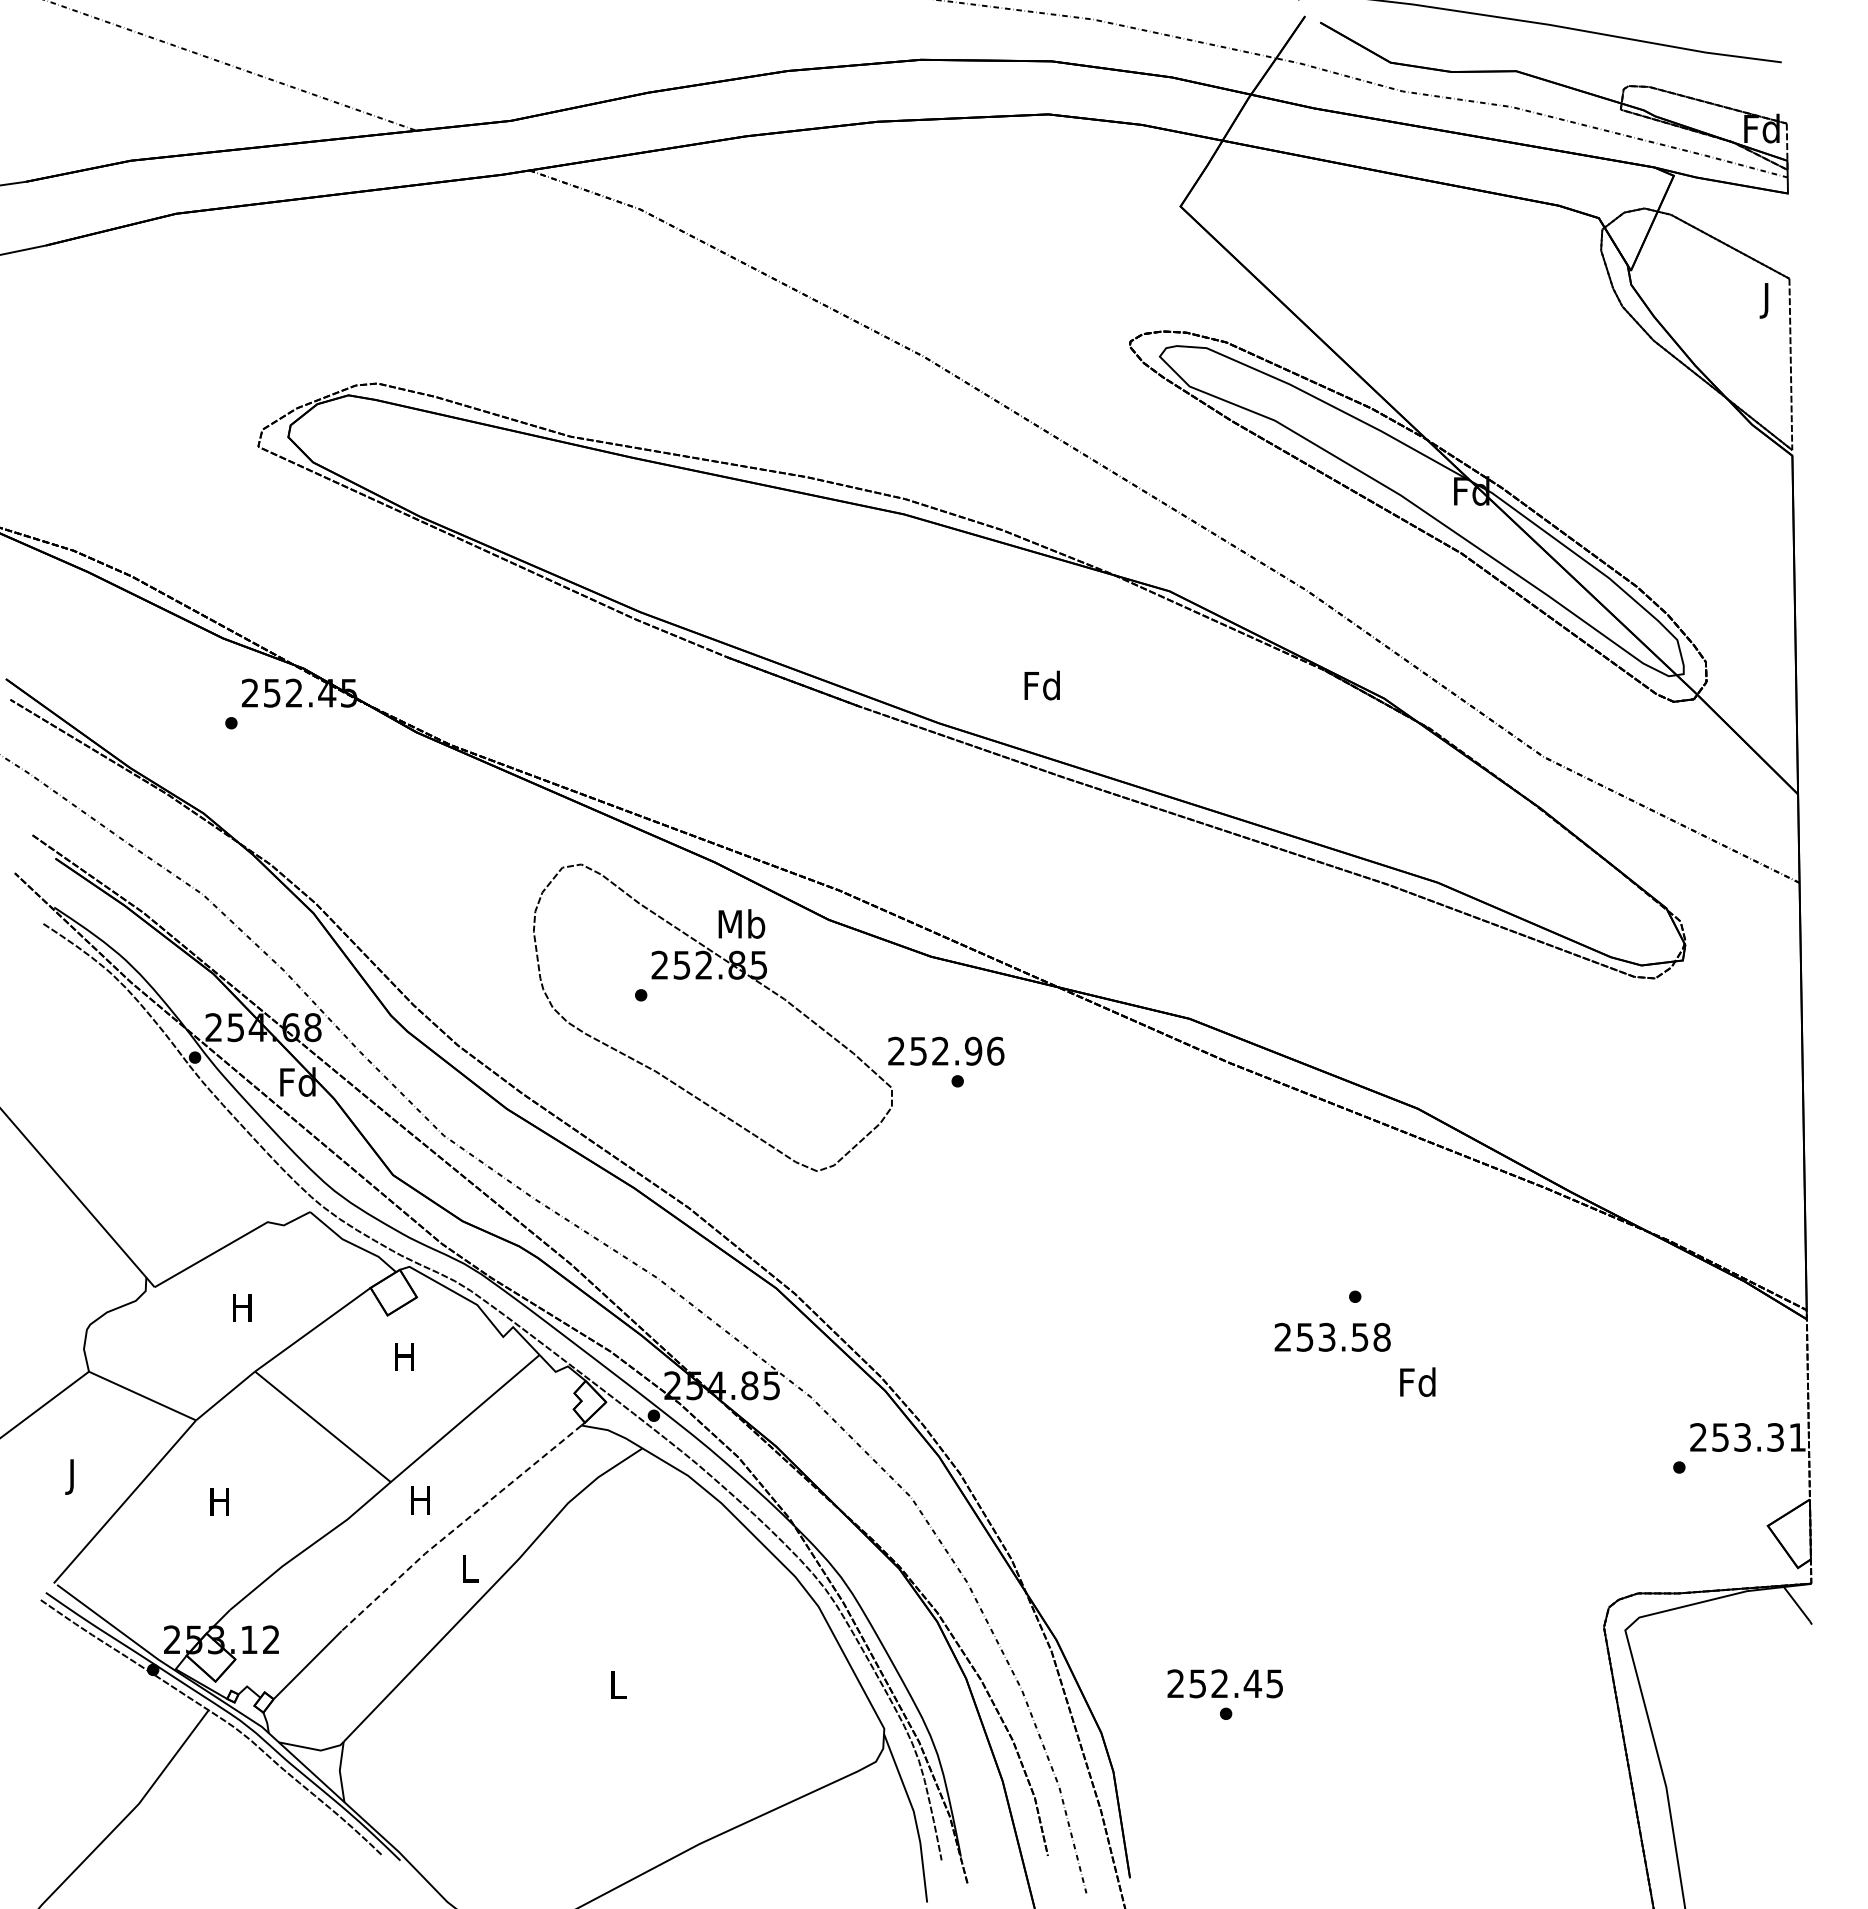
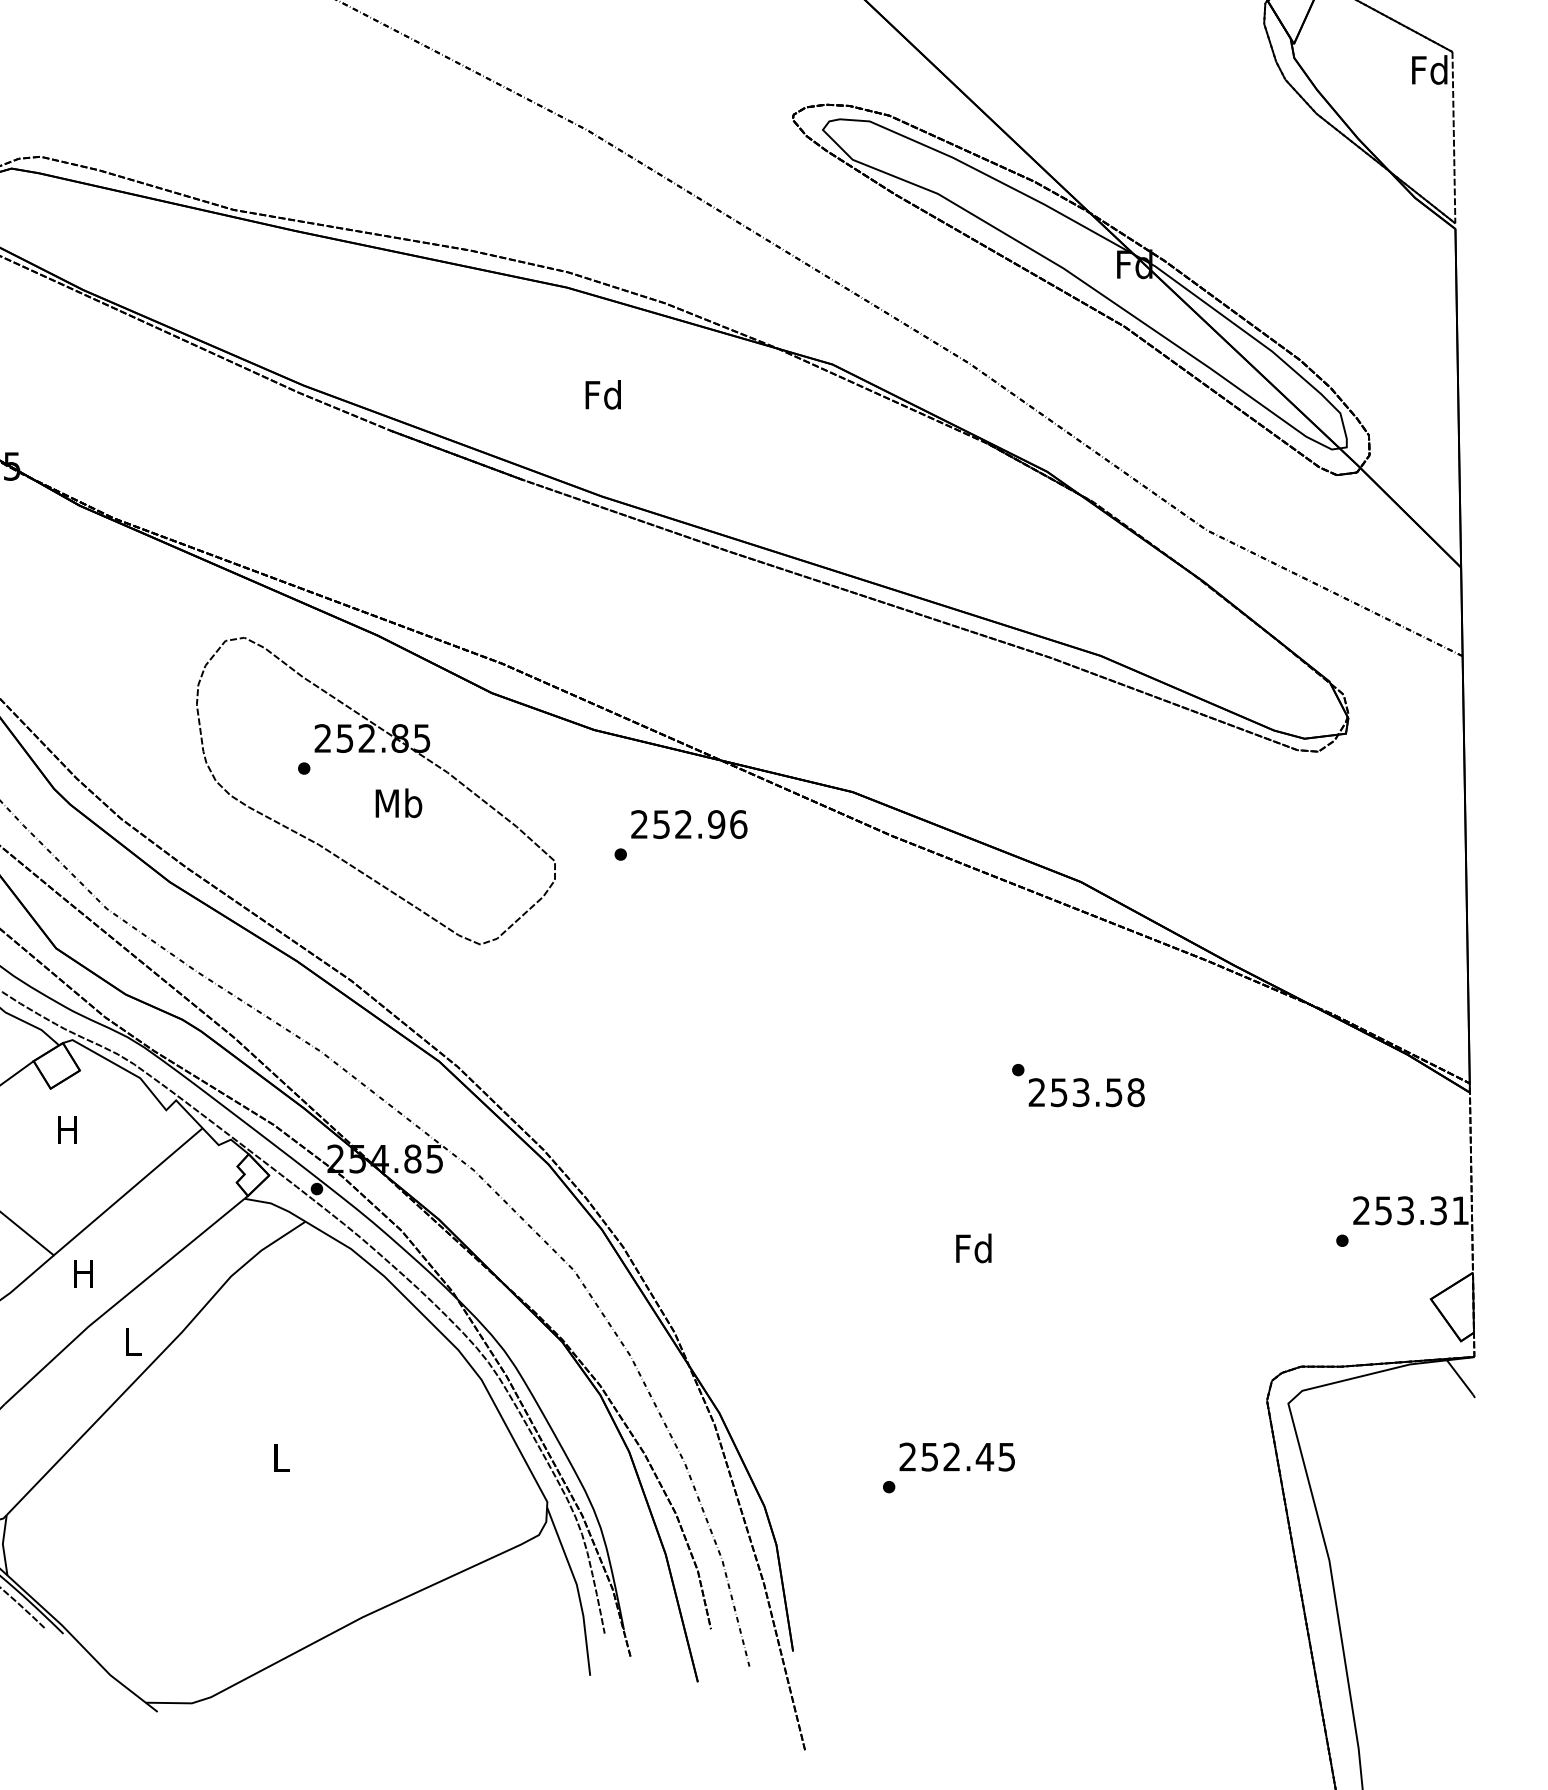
text: (1766, 299) -> (1429, 72), J -> Fd
text: (1041, 685) -> (602, 394), moved
text: (741, 923) -> (398, 802), moved
text: (946, 1050) -> (689, 823), moved
text: (1332, 1336) -> (1086, 1091), moved
text: (1417, 1381) -> (973, 1247), moved
line: (458, 1526) -> (121, 1299), dashed -> solid
text: (1224, 1683) -> (956, 1456), moved

